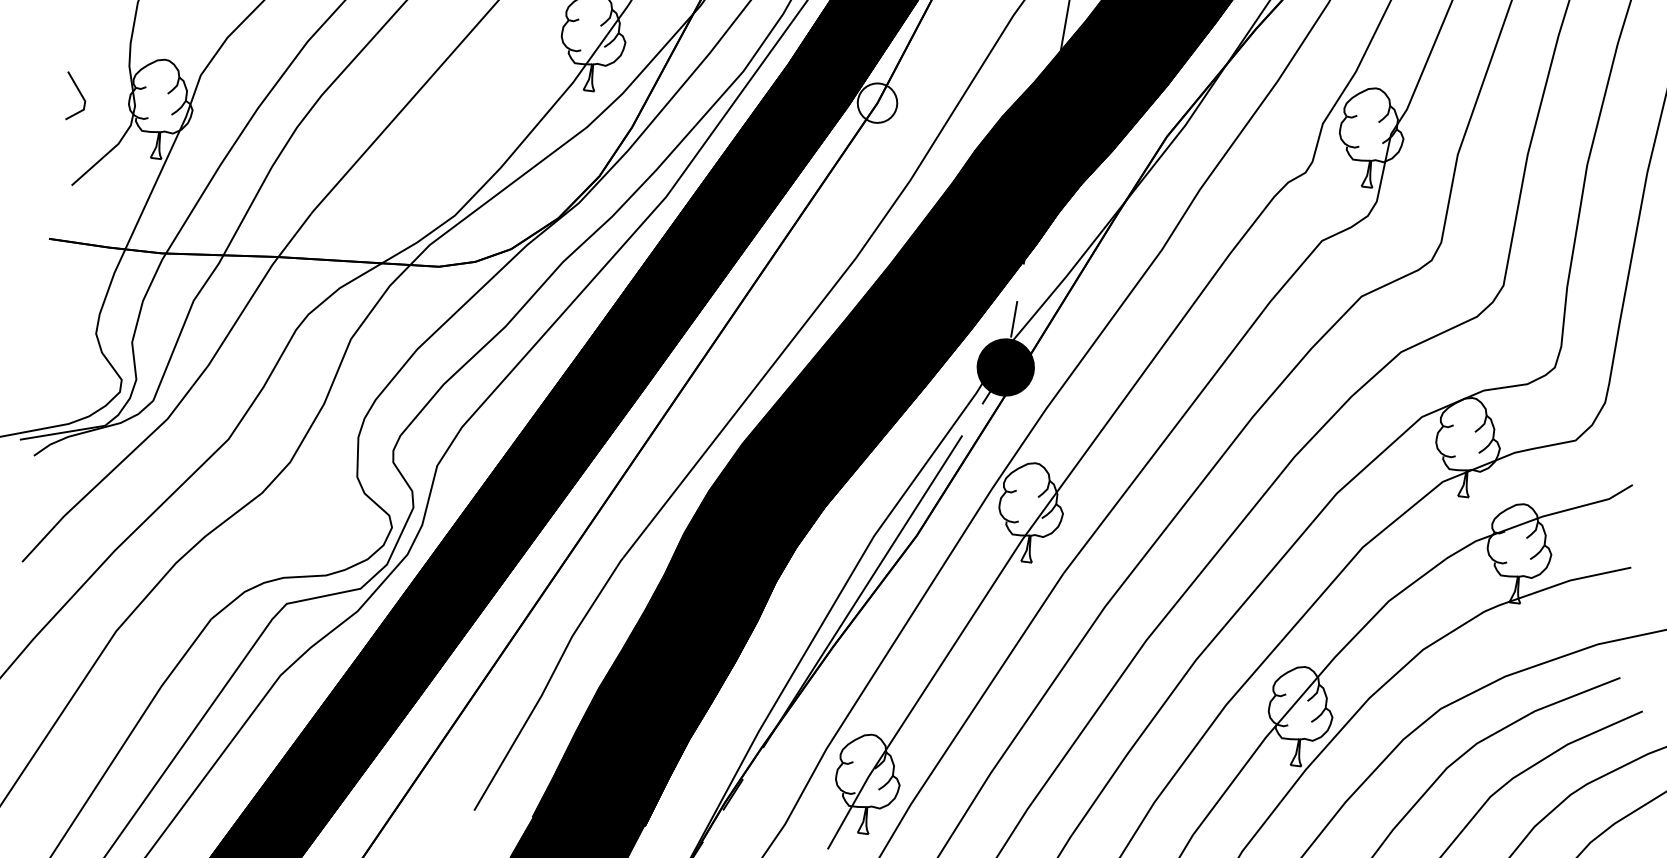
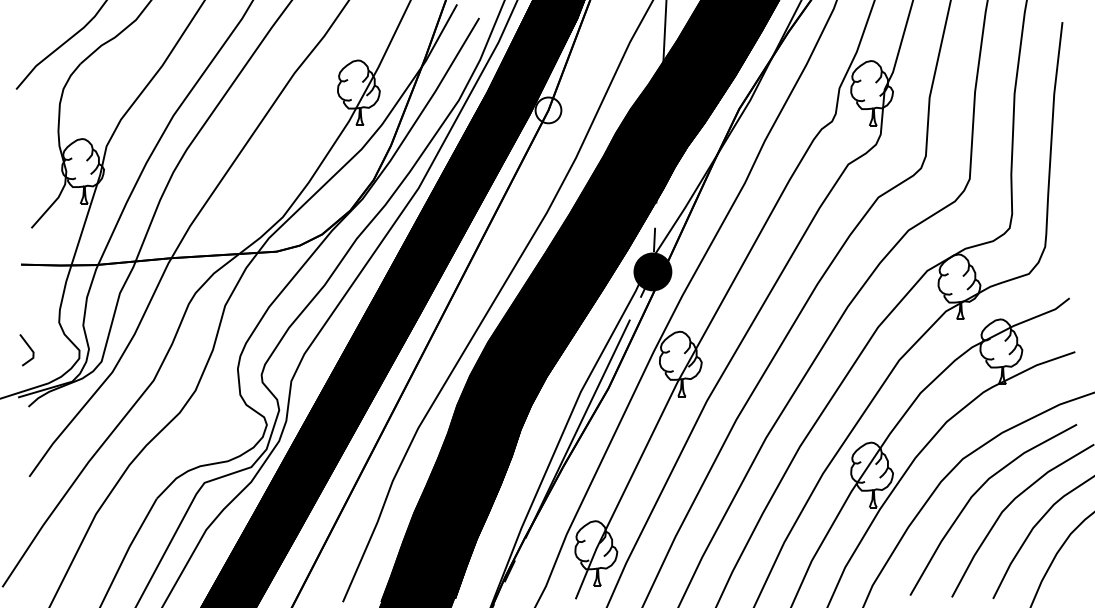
line: (78, 92) -> (28, 347), moved

